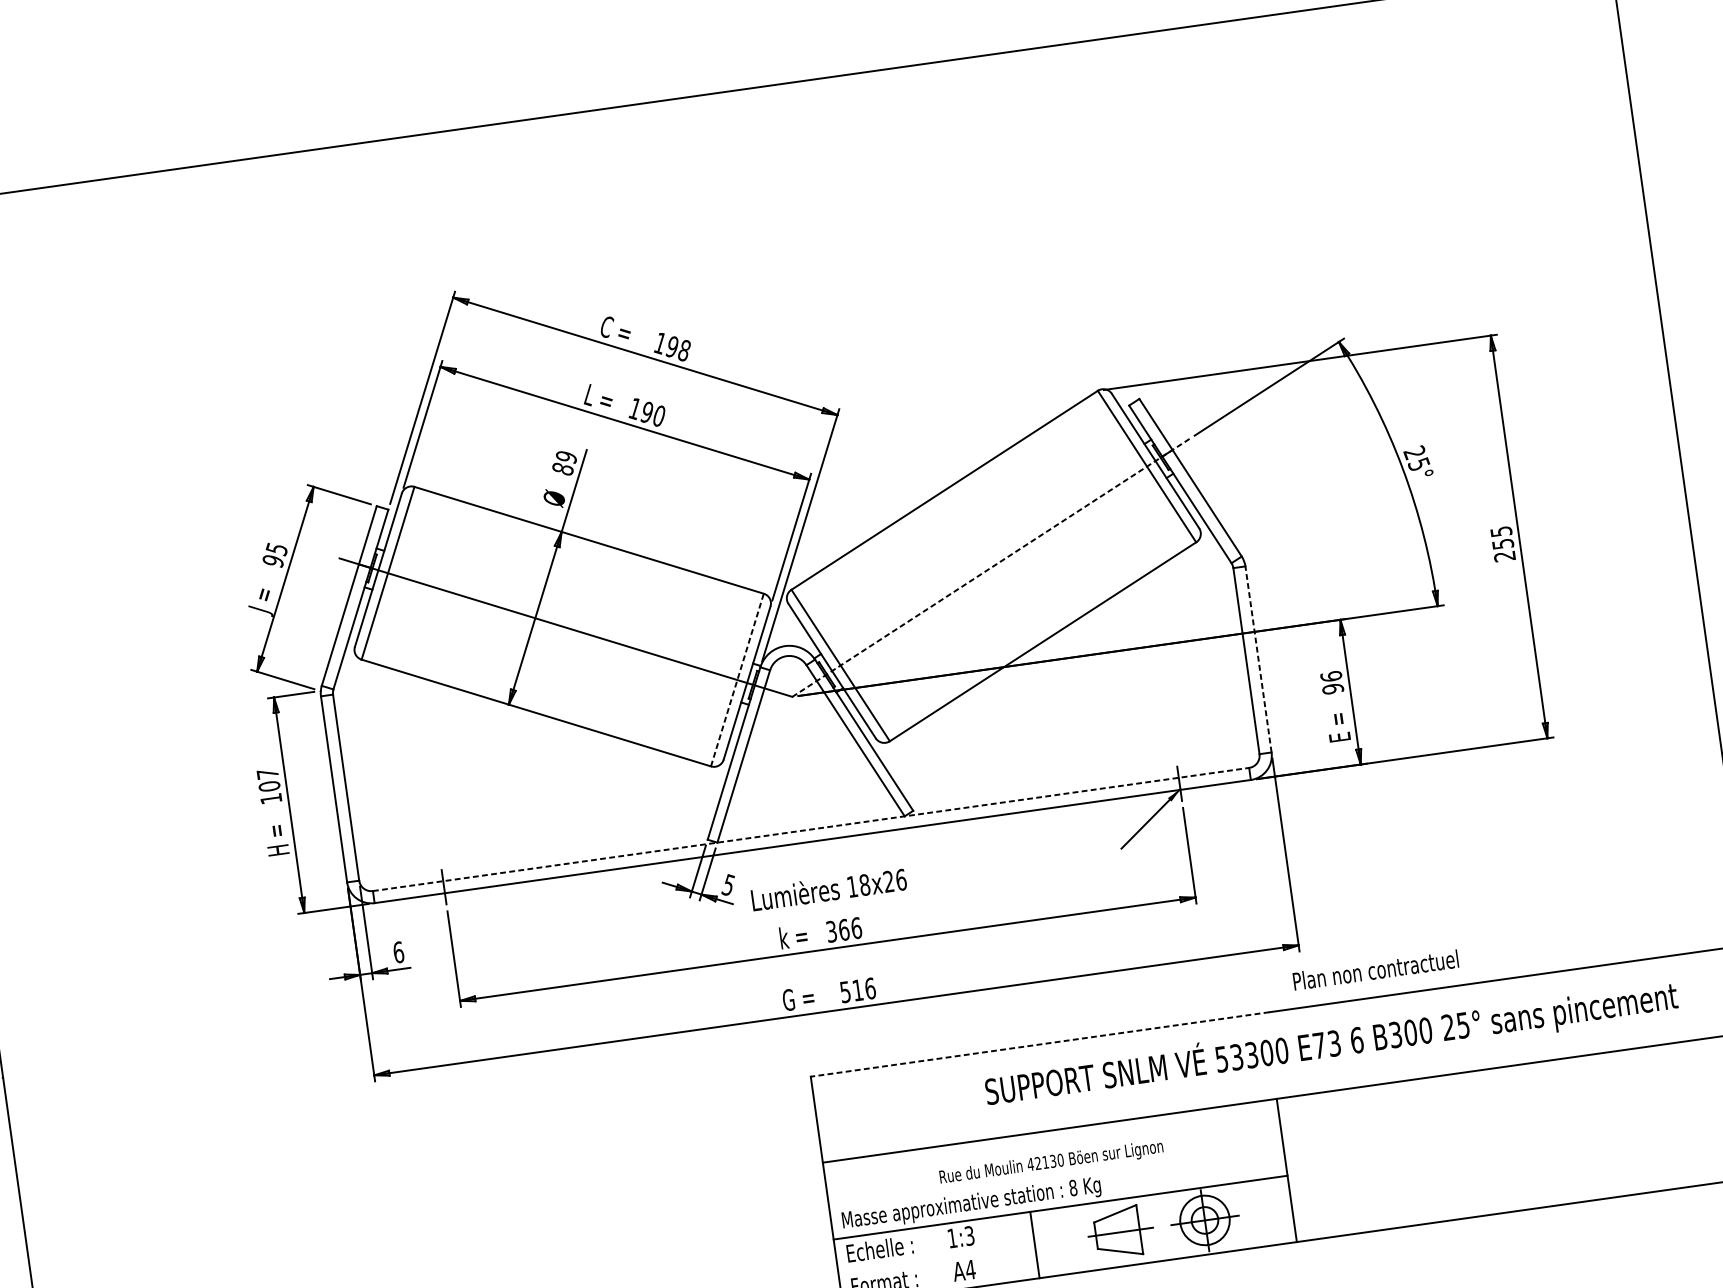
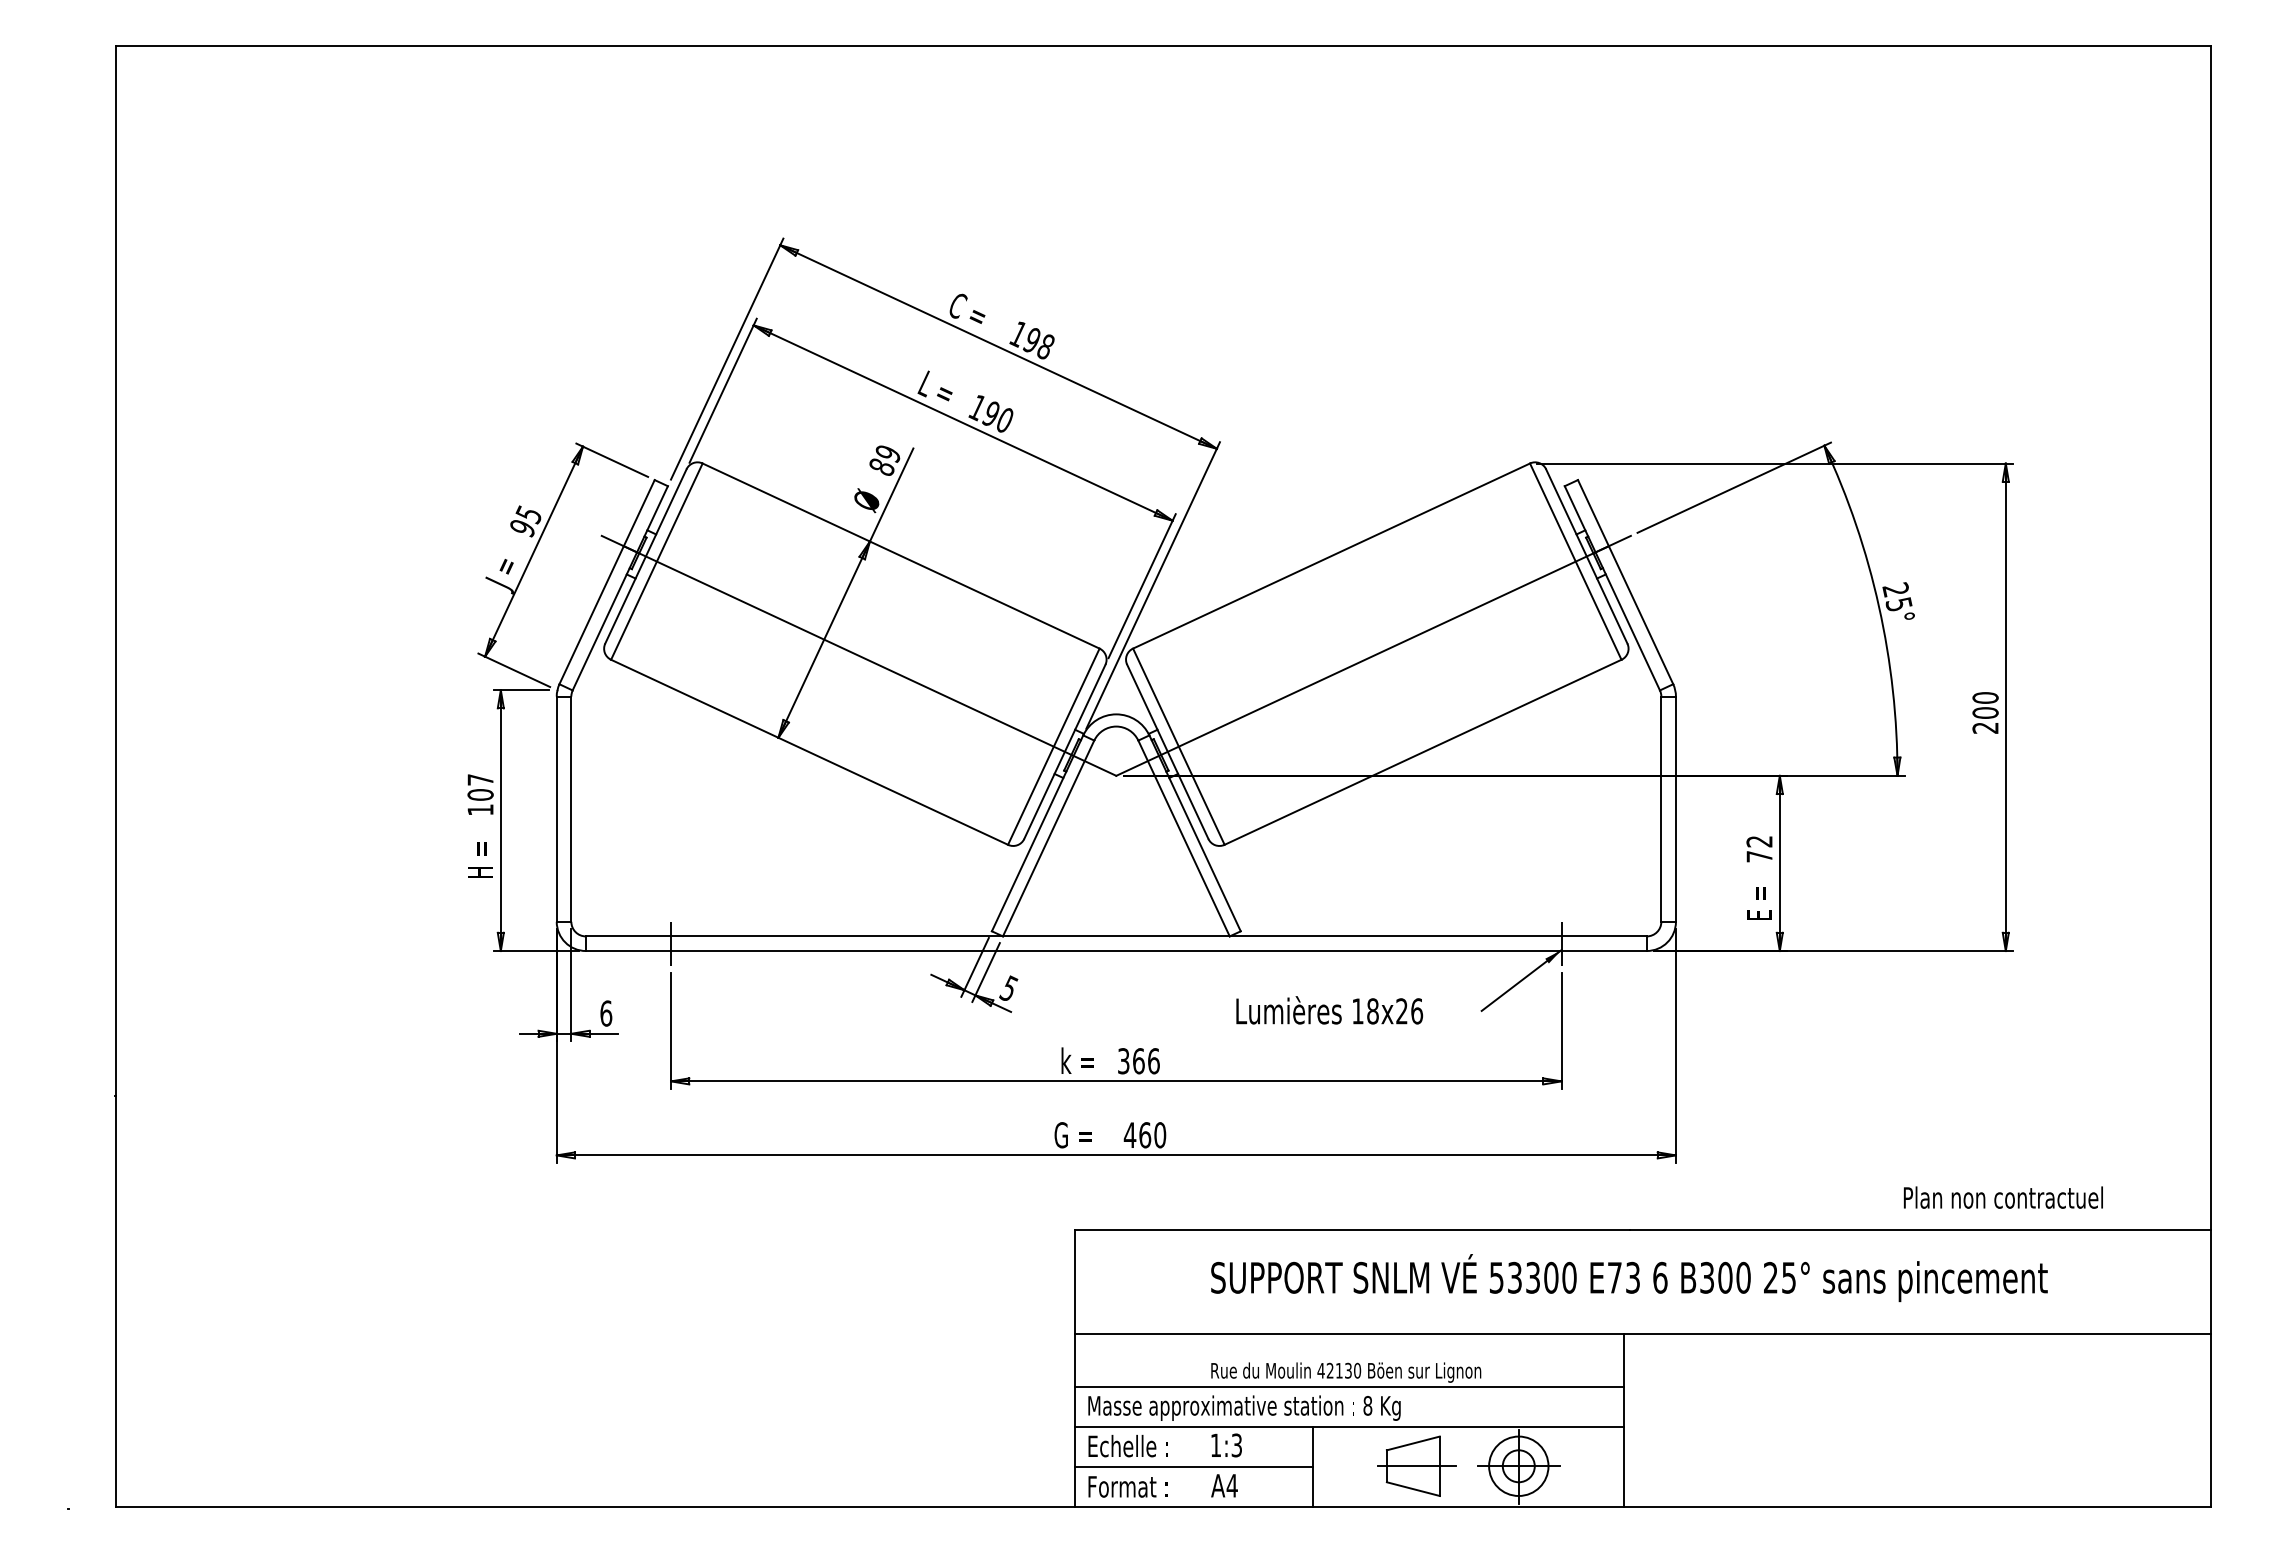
text: (1502, 537) -> (1985, 705), 255 -> 200
line: (990, 567) -> (1373, 655), dashed -> solid
line: (1258, 659) -> (1675, 809), dashed -> solid
line: (737, 679) -> (1054, 746), dashed -> solid
text: (1332, 682) -> (1759, 848), 96 -> 72
line: (811, 829) -> (1116, 936), dashed -> solid
text: (828, 889) -> (1329, 1010), moved
text: (1375, 970) -> (2003, 1197), moved
text: (857, 990) -> (1144, 1135), 516 -> 460
line: (1040, 1044) -> (1352, 1229), dashed -> solid
text: (1331, 1044) -> (1629, 1278), moved
line: (1055, 1174) -> (1349, 1386), added
line: (936, 1259) -> (1193, 1467), added

